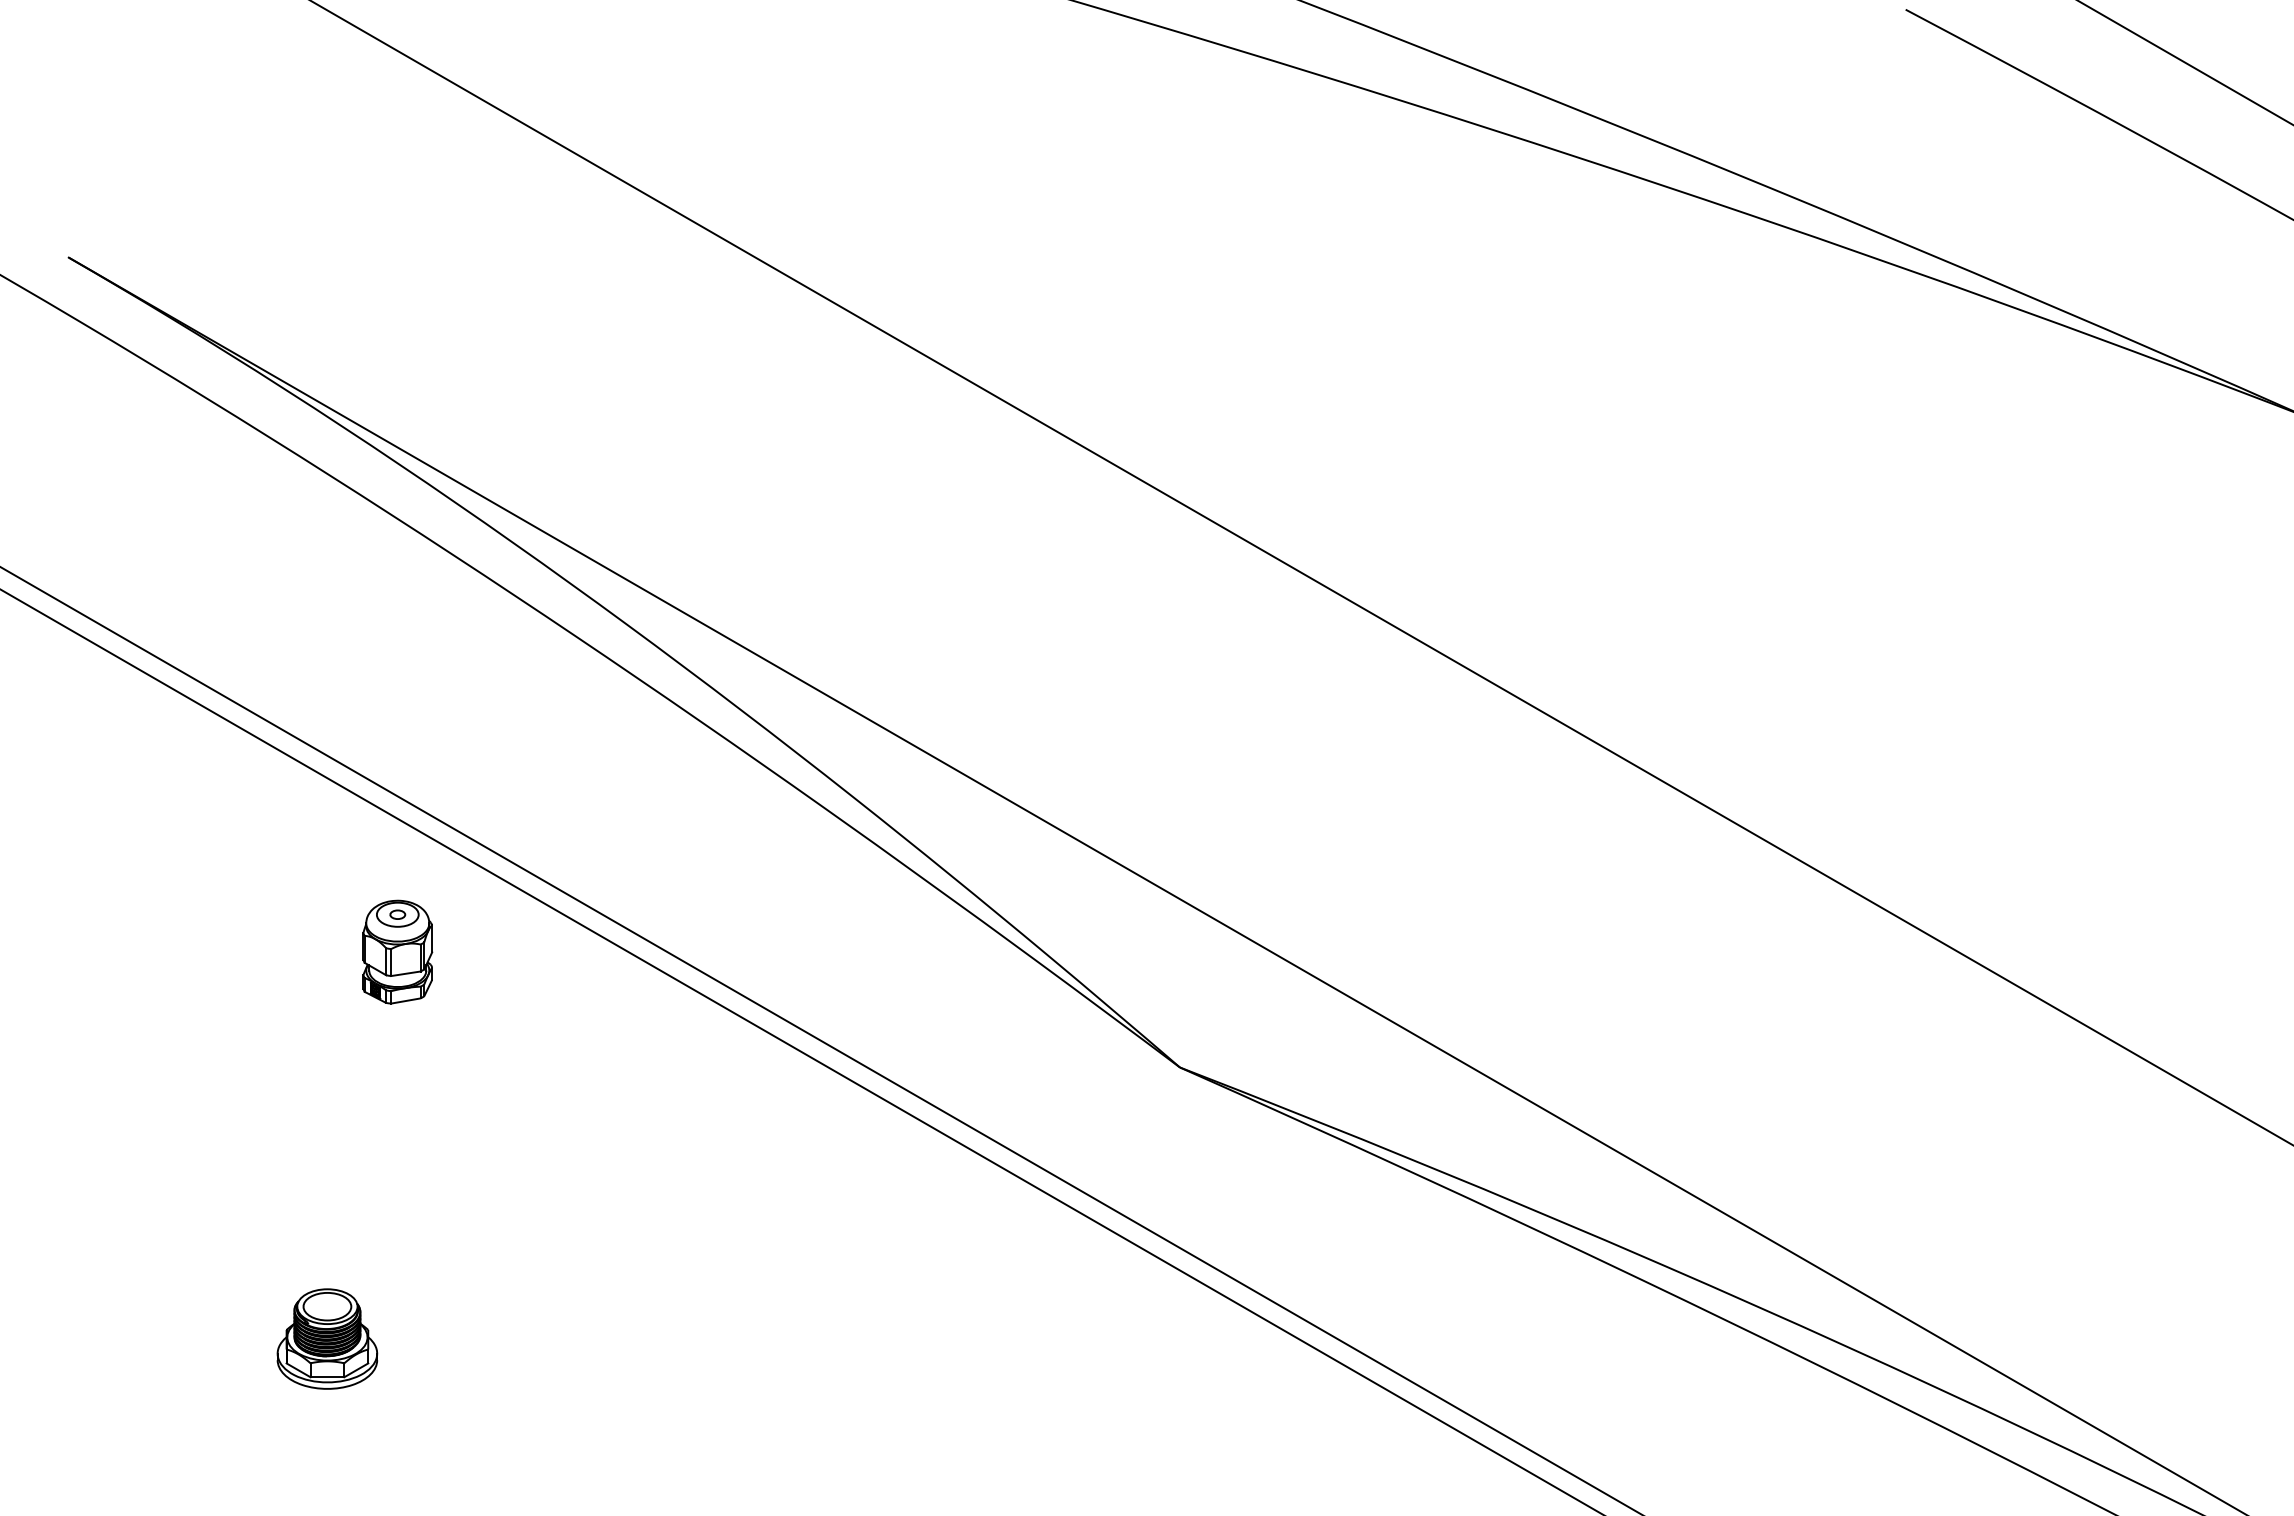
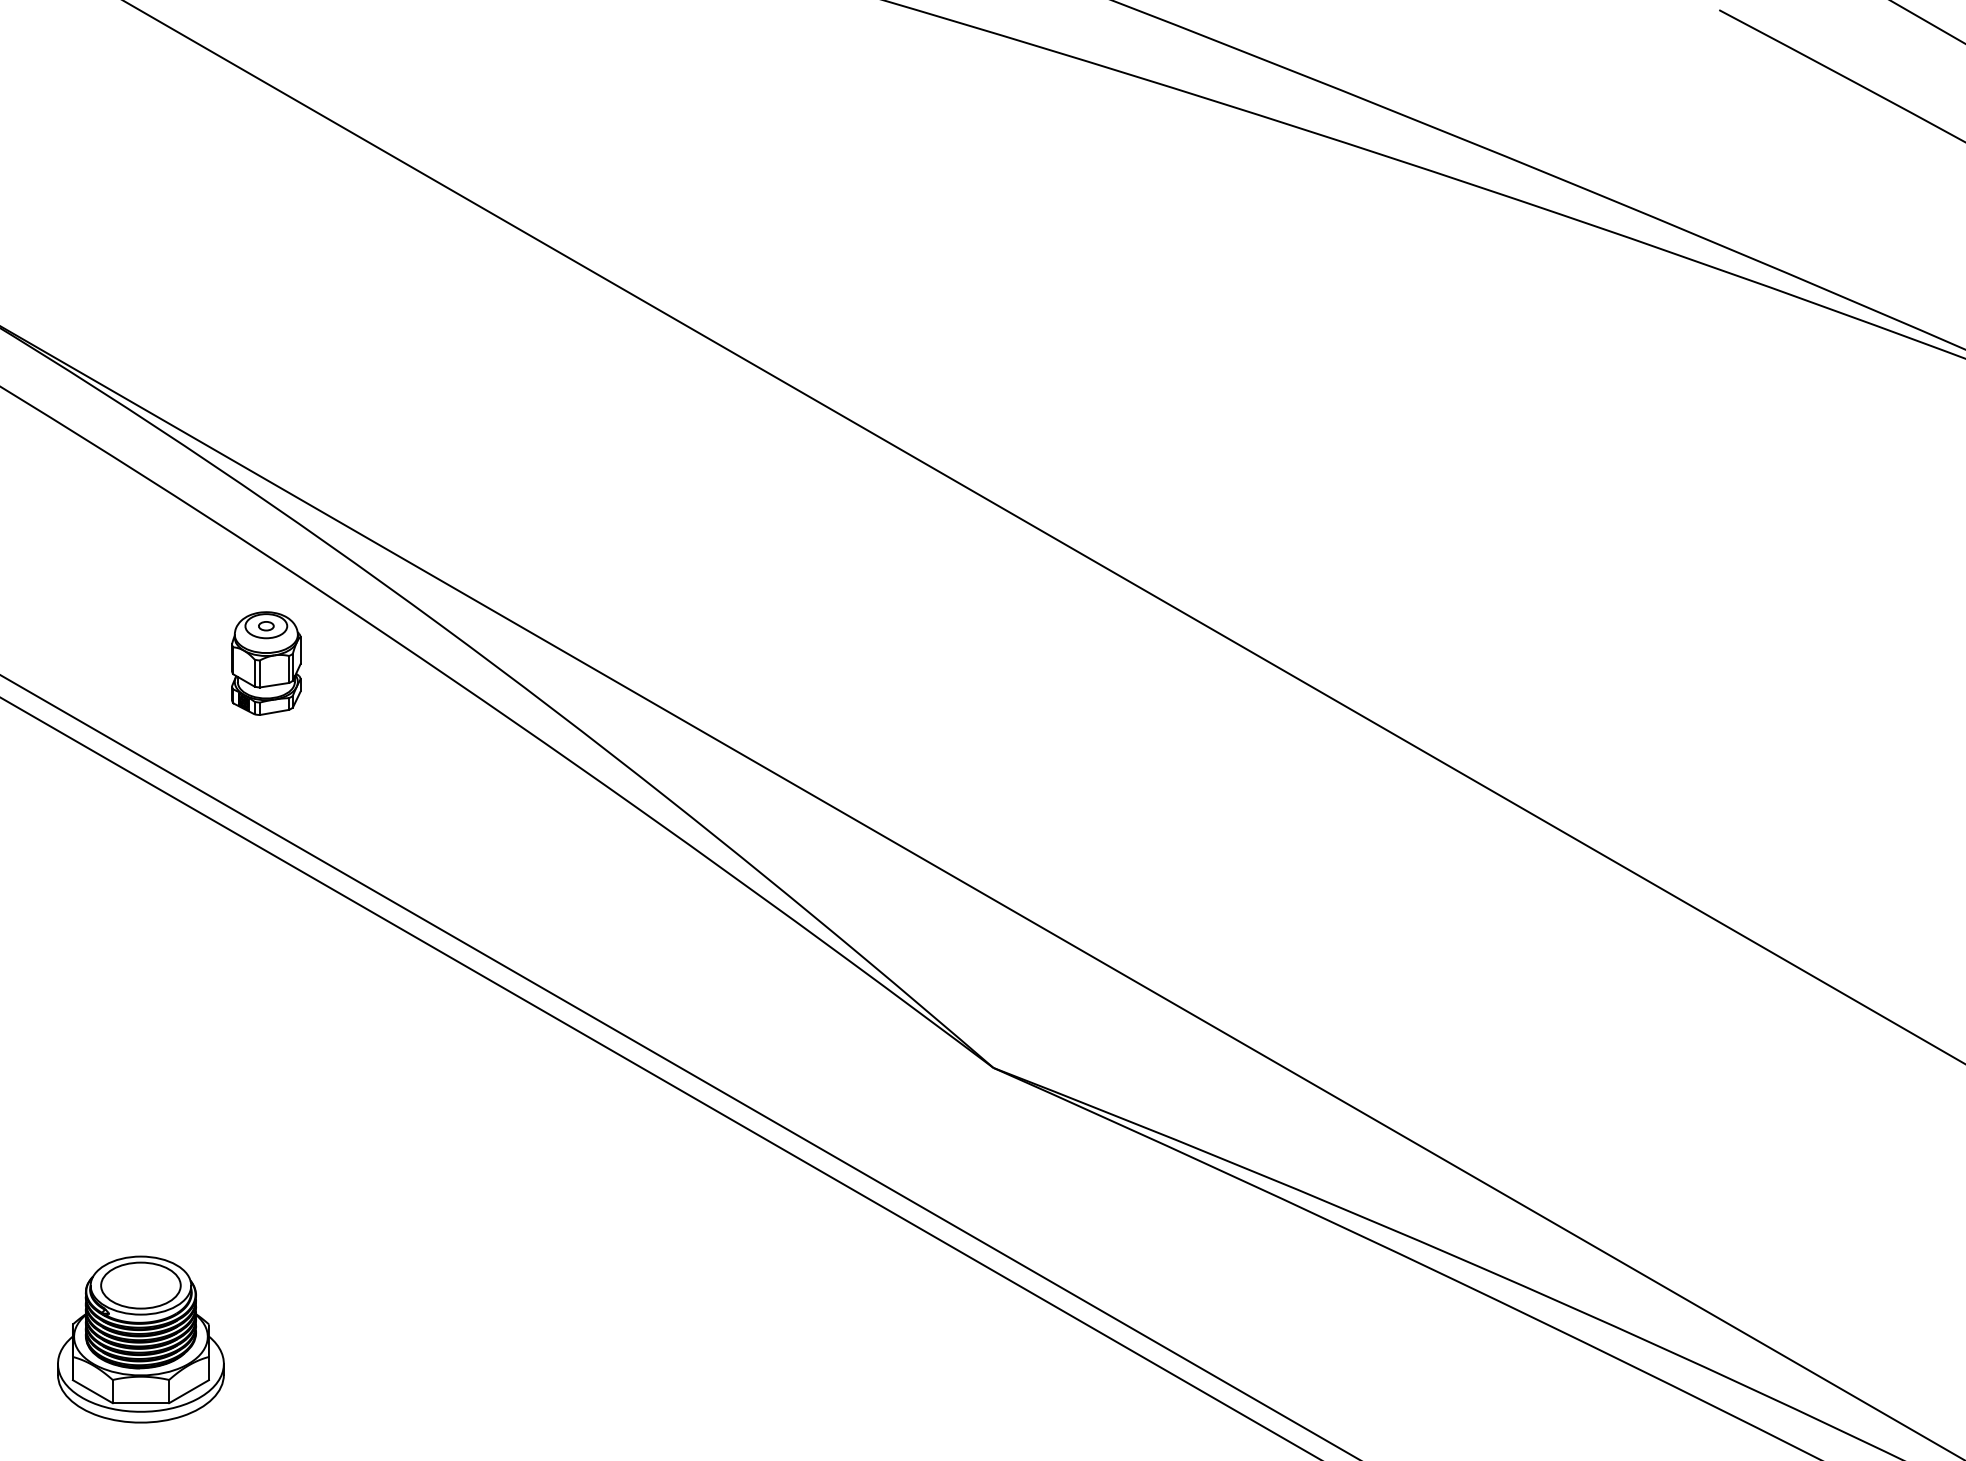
part: (397, 951) -> (266, 662), moved
part: (327, 1338) -> (141, 1338), size x1.67

